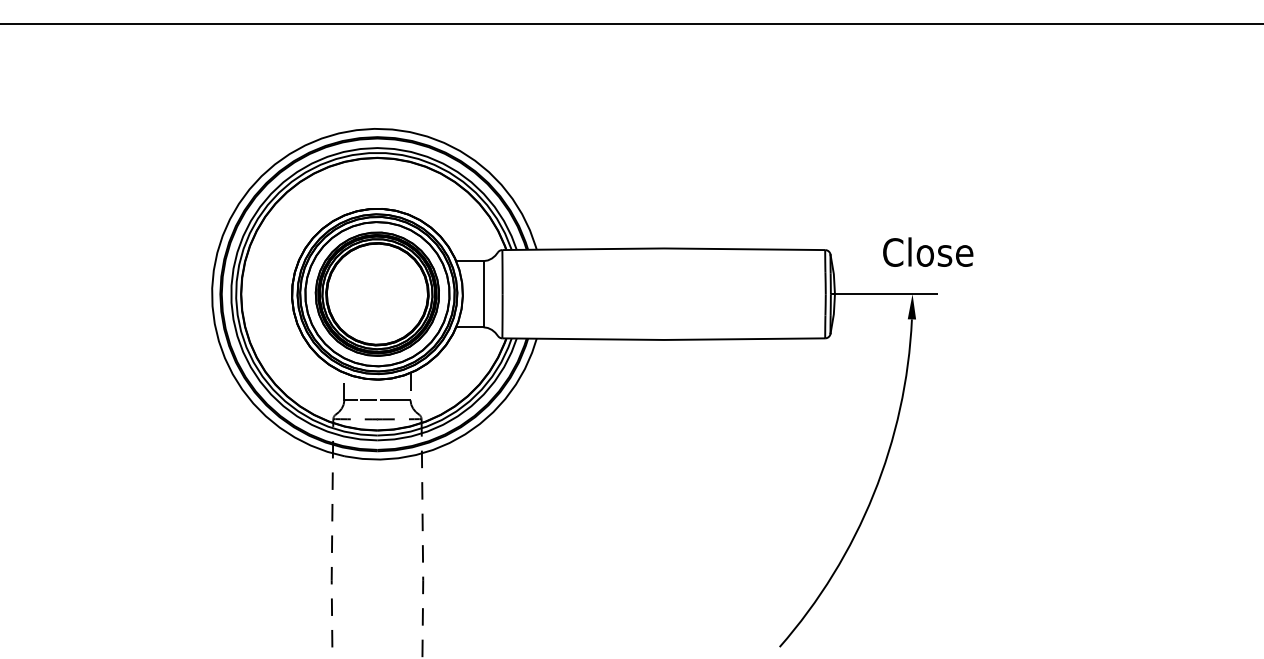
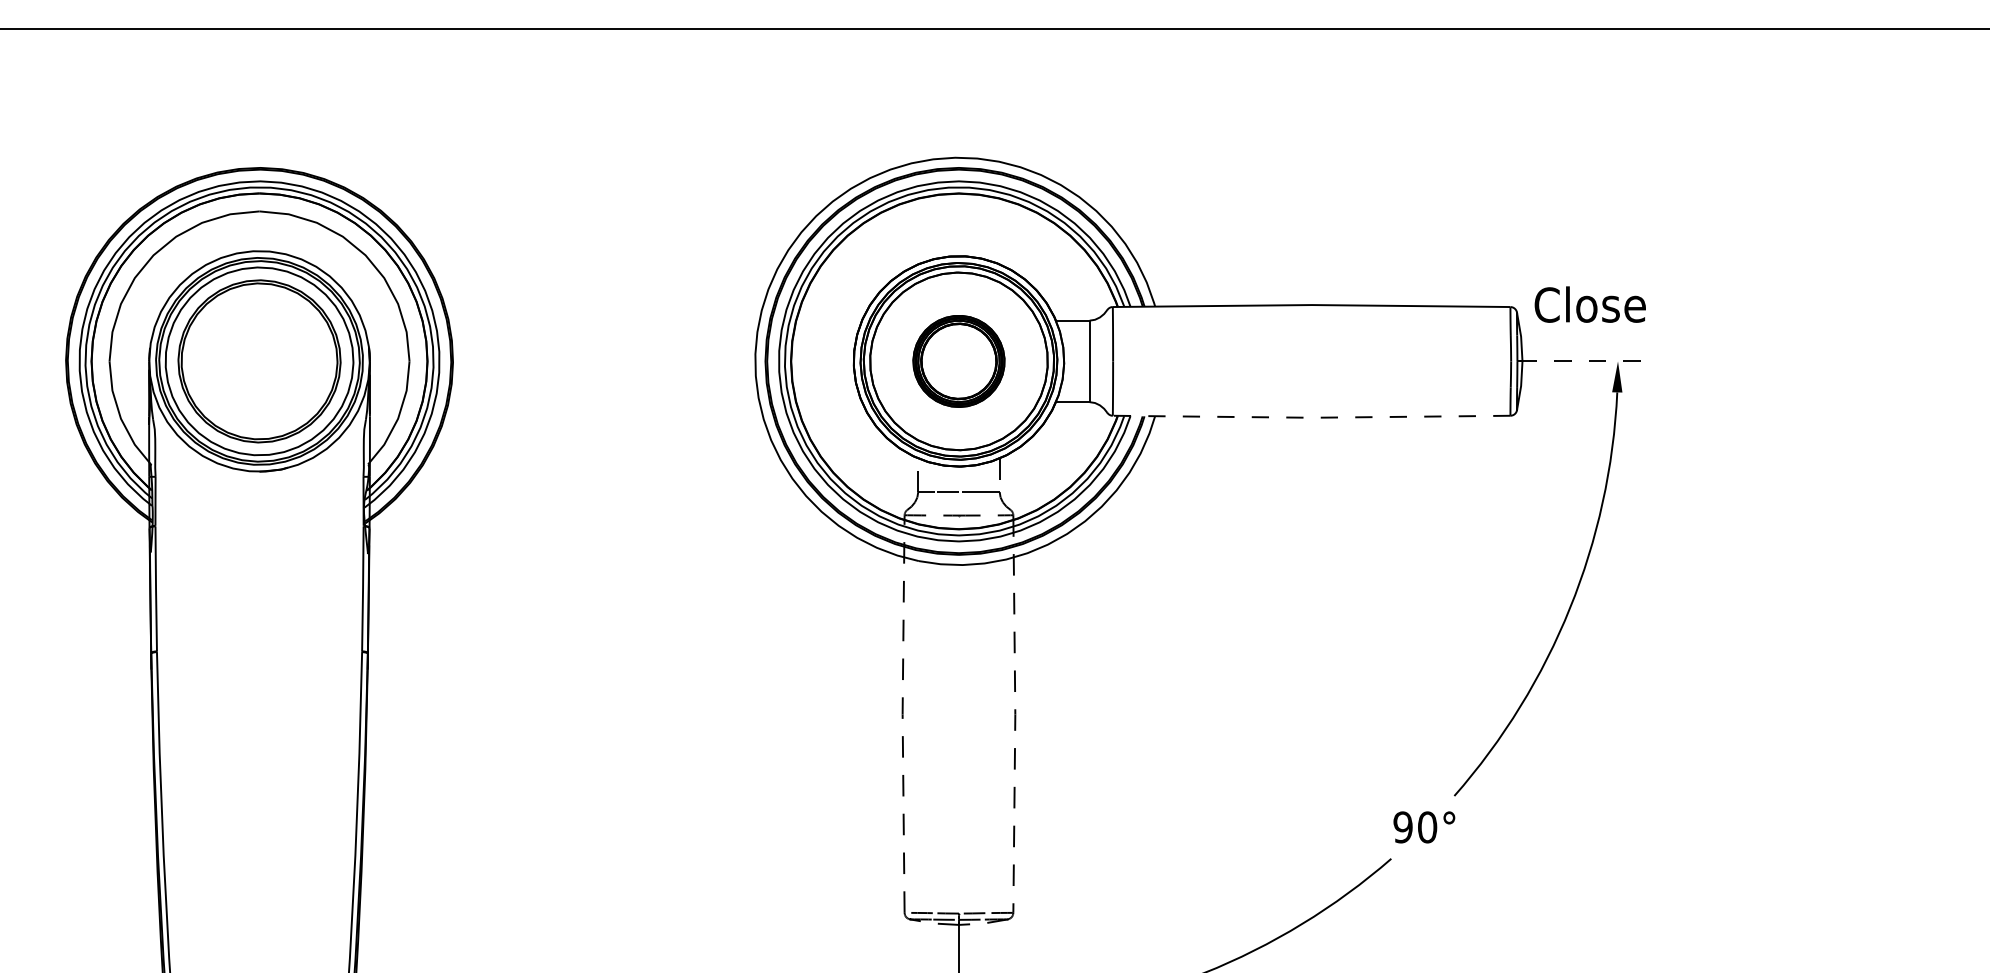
text: (927, 252) -> (1589, 304), moved
part: (377, 294) -> (958, 361), size x0.6
line: (885, 294) -> (1584, 361), solid -> dashed
line: (664, 339) -> (1312, 417), solid -> dashed

